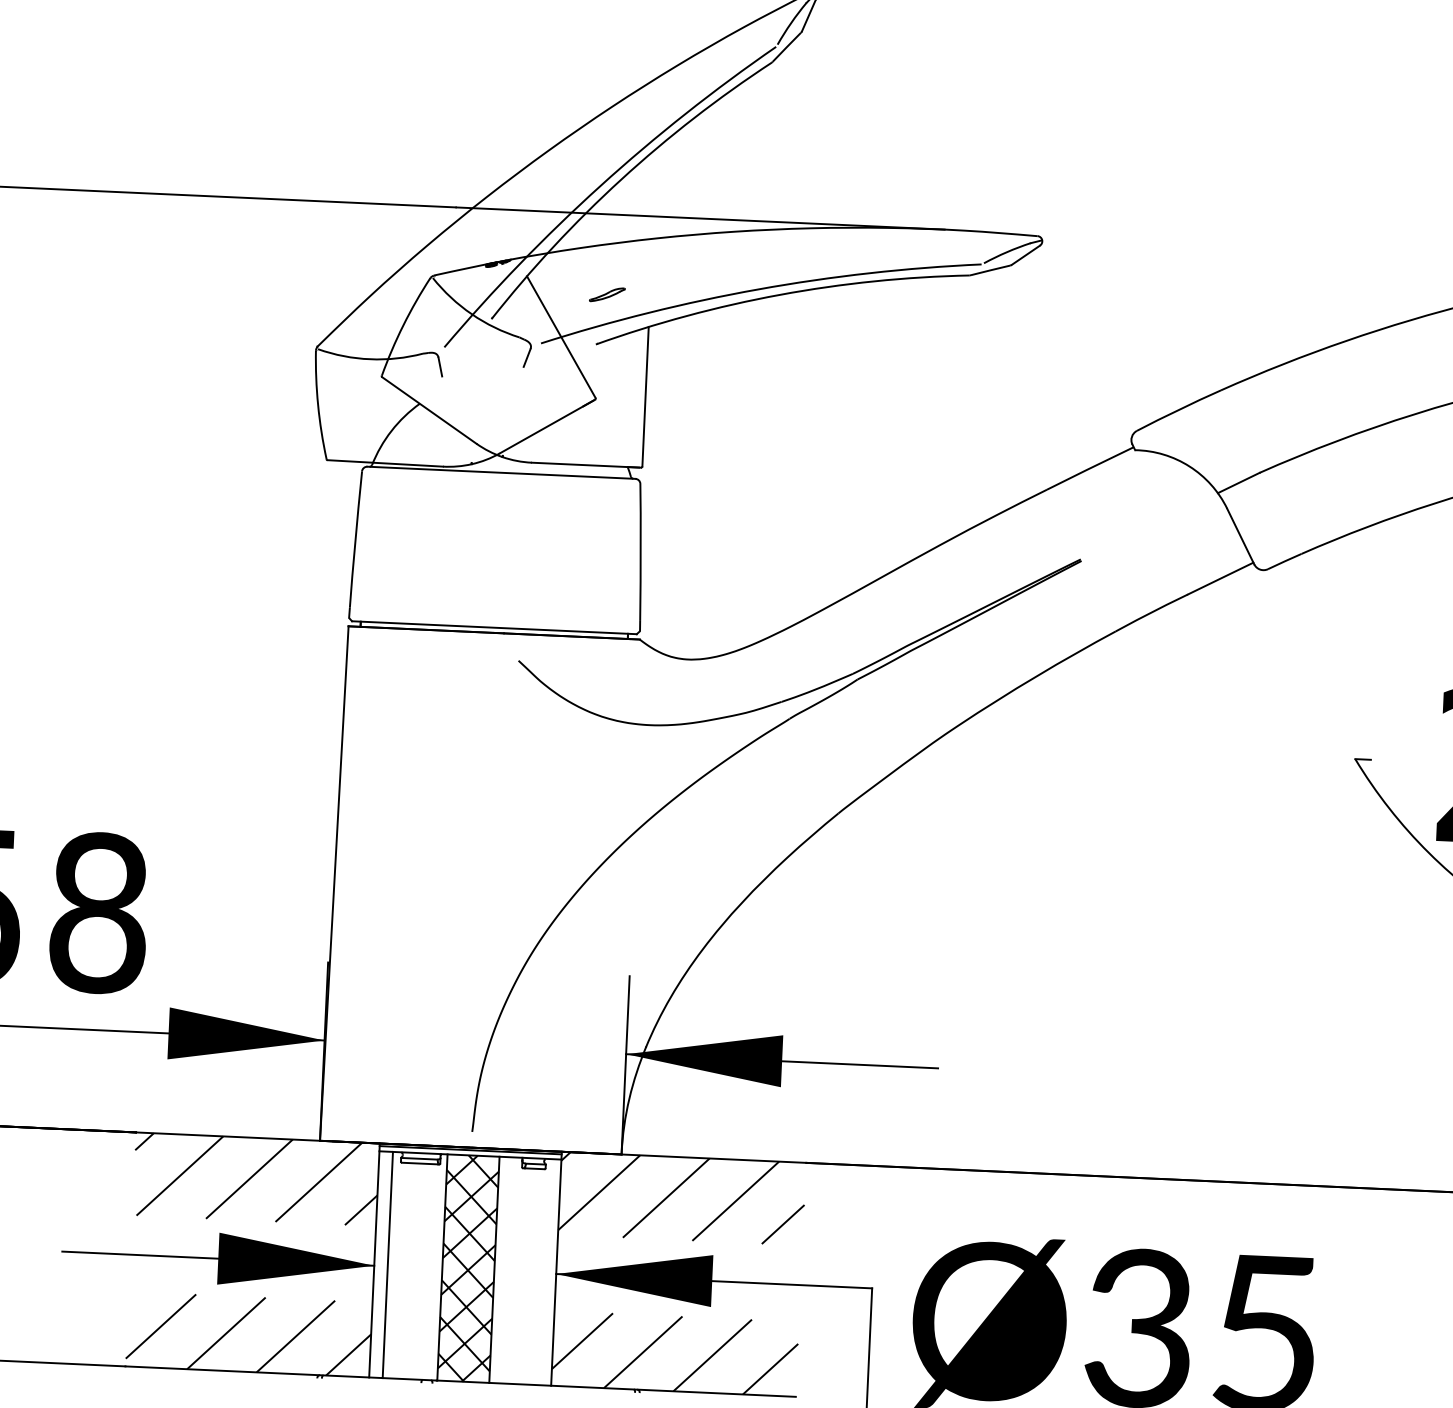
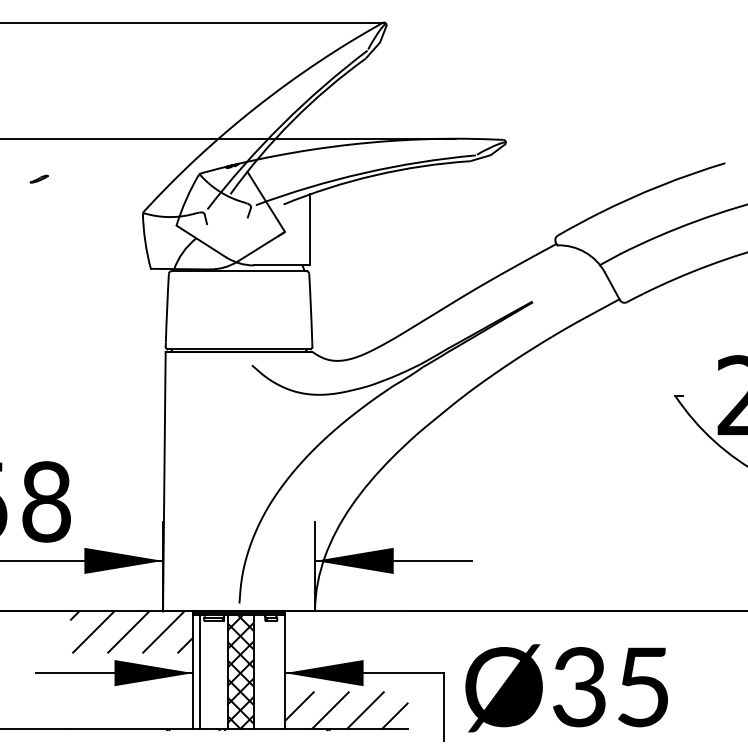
part: (605, 293) -> (38, 178), moved
hatch: (682, 1199) -> (346, 632), removed
hatch: (248, 1334) -> (131, 710), removed

